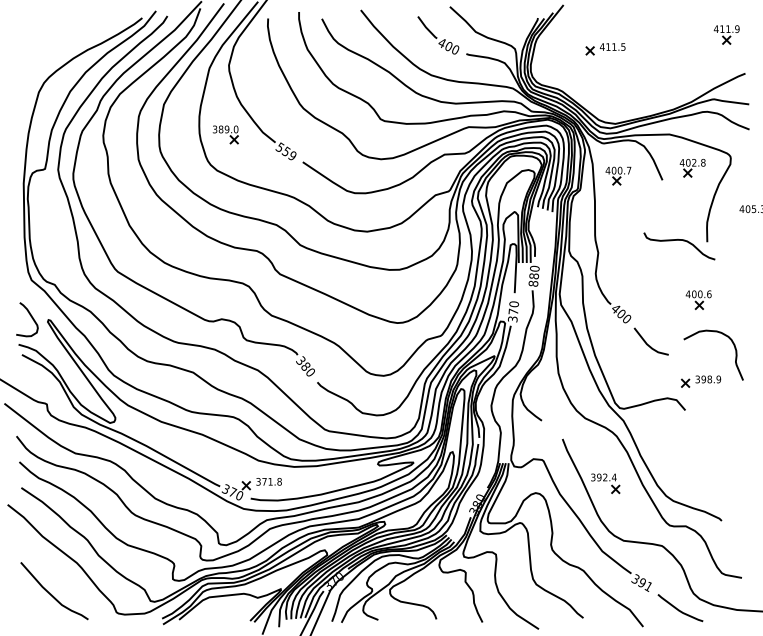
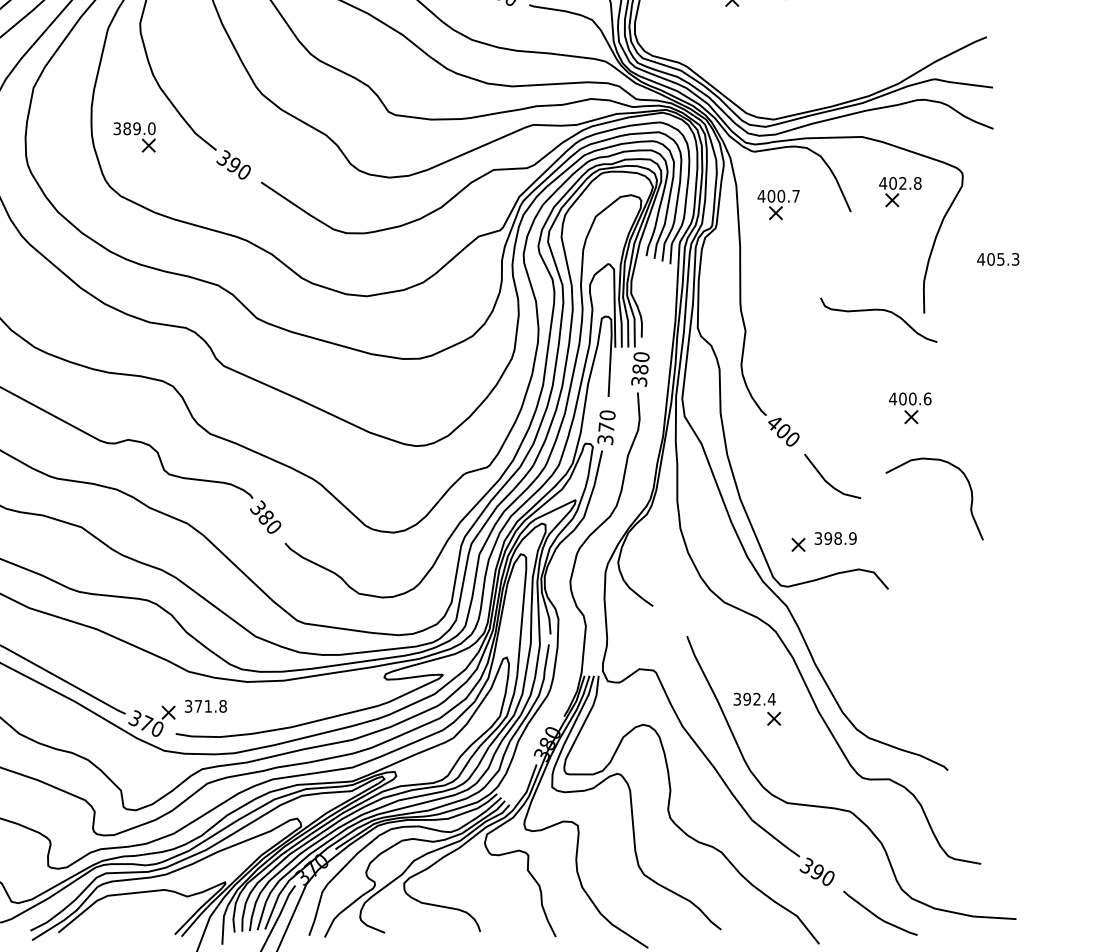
text: (286, 151) -> (234, 164), 559 -> 390
text: (533, 283) -> (639, 381), 880 -> 380
part: (700, 381) -> (822, 541), moved
text: (648, 586) -> (827, 877), 391 -> 390

